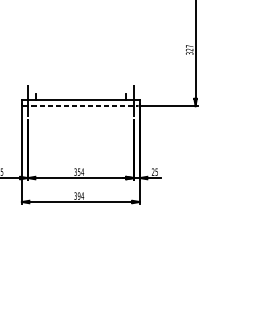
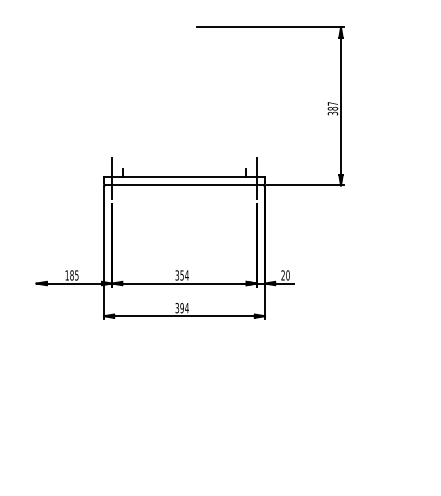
text: (189, 49) -> (332, 108), 327 -> 387
line: (80, 106) -> (184, 185), dashed -> solid
text: (156, 172) -> (287, 275), 25 -> 20

